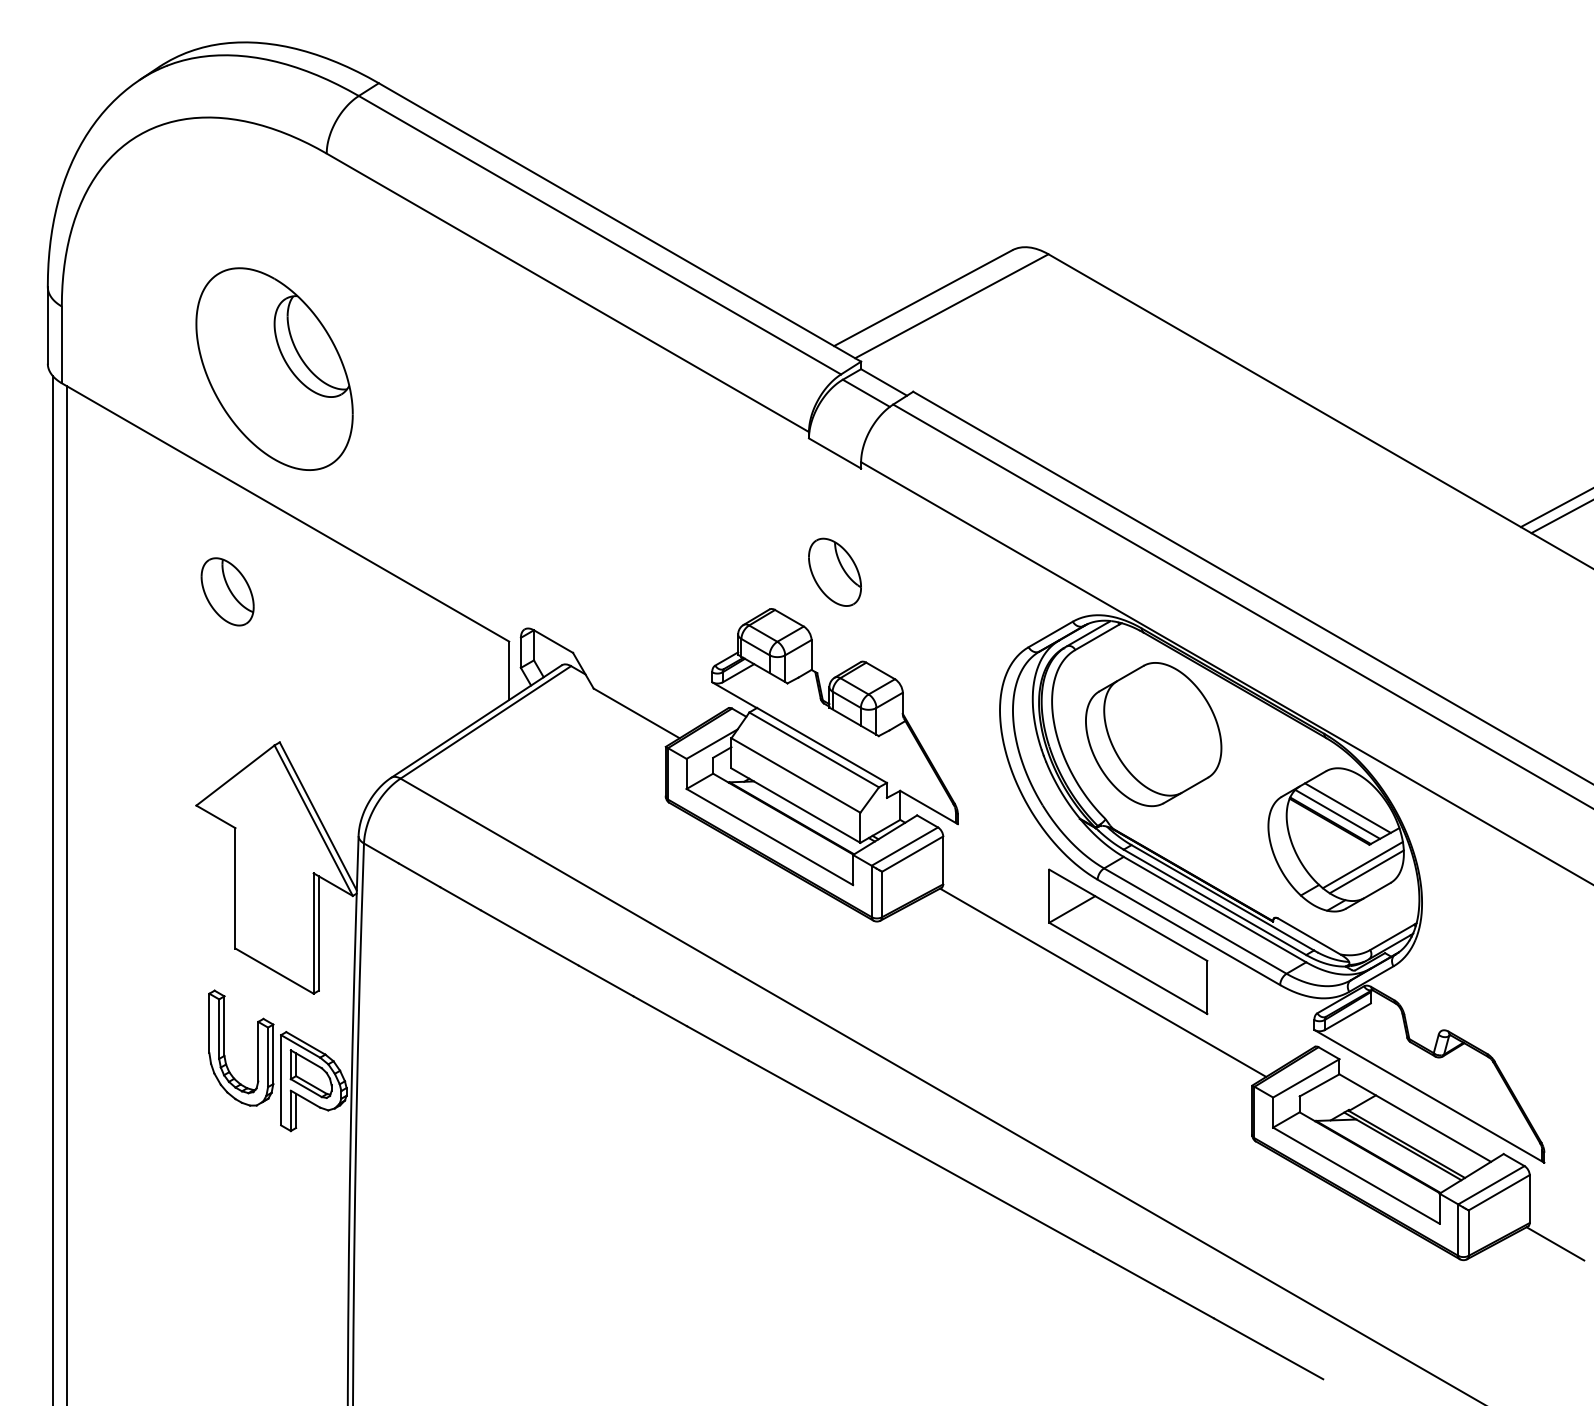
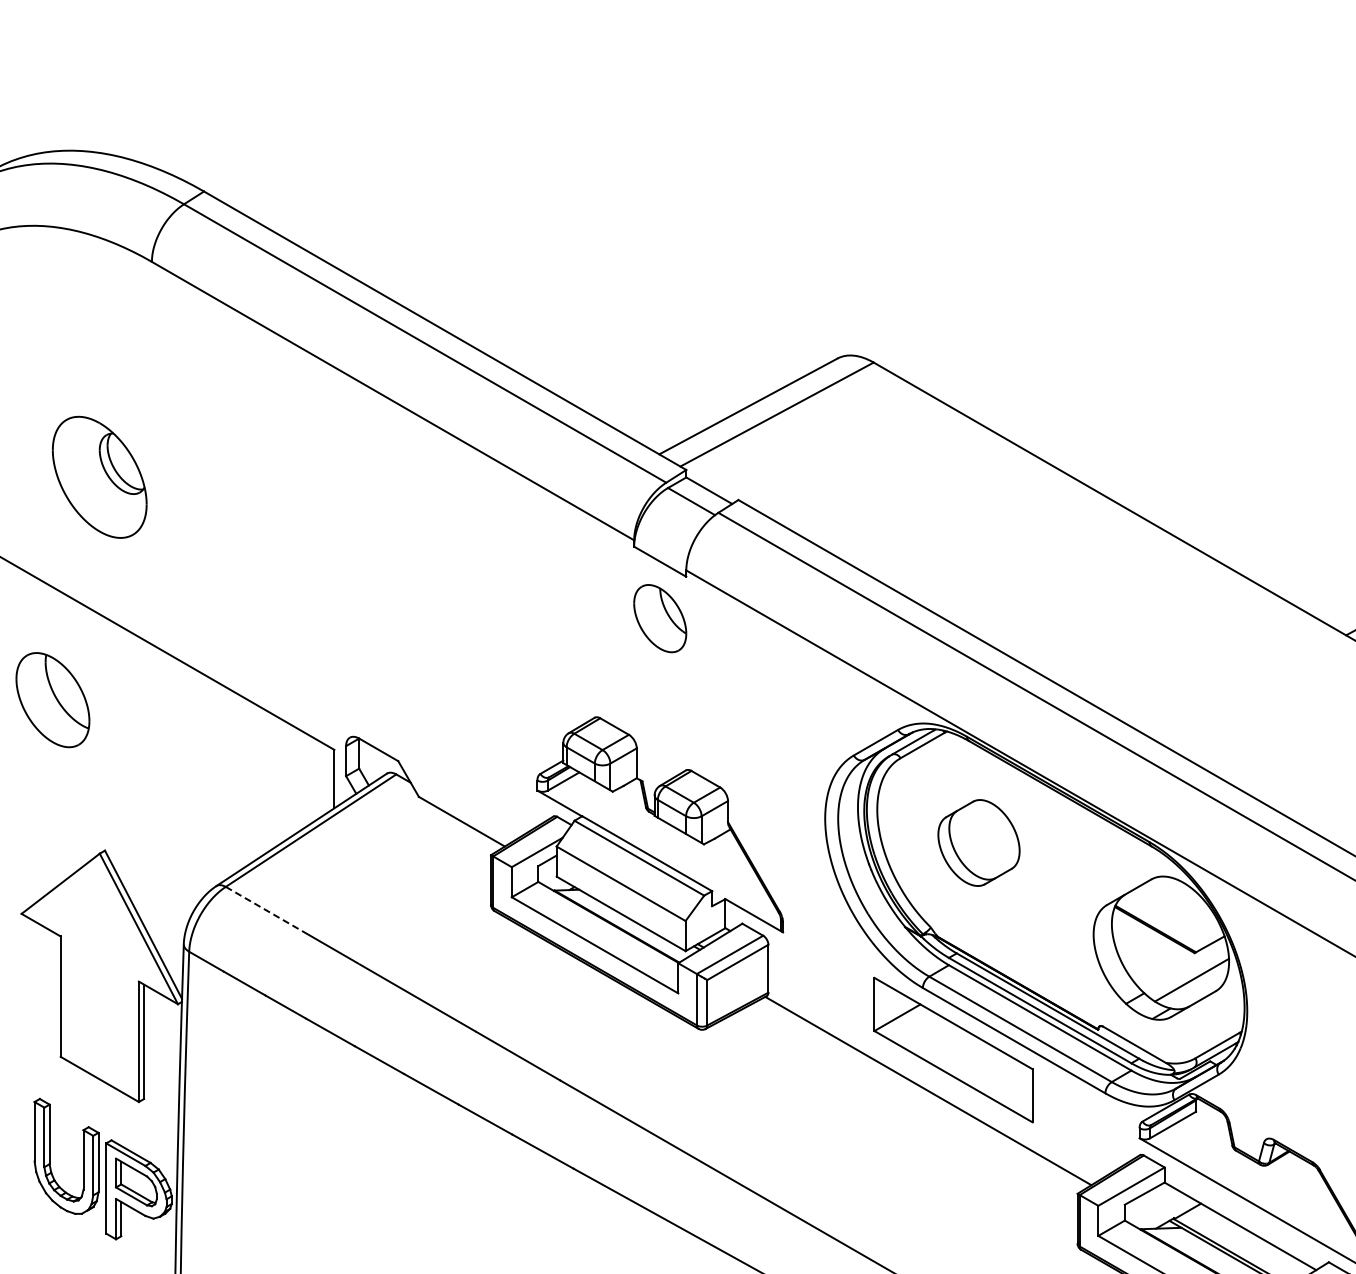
part: (274, 368) -> (99, 476), size x0.6
part: (834, 571) -> (659, 617), moved
part: (227, 591) -> (52, 699), size x1.4
part: (1153, 734) -> (978, 842), size x0.6
line: (439, 800) -> (264, 908), solid -> dashed
line: (1347, 807) -> (1172, 915), removed
line: (1337, 813) -> (1162, 921), removed
line: (1362, 864) -> (1187, 972), removed

